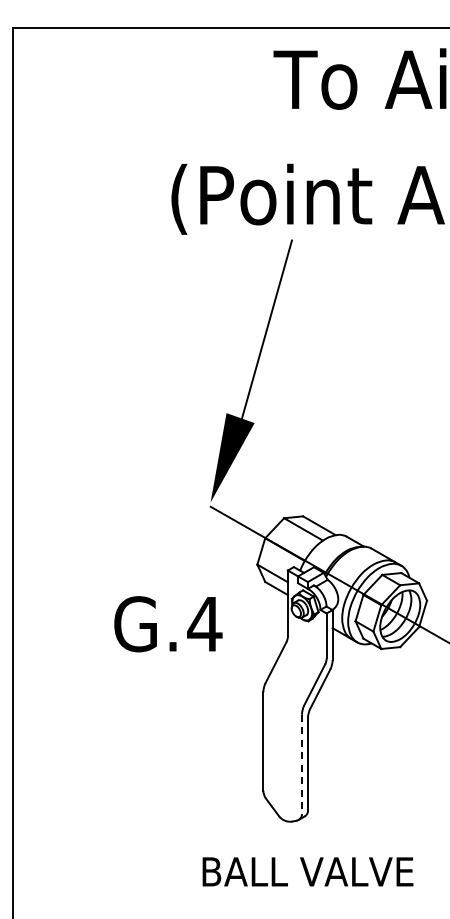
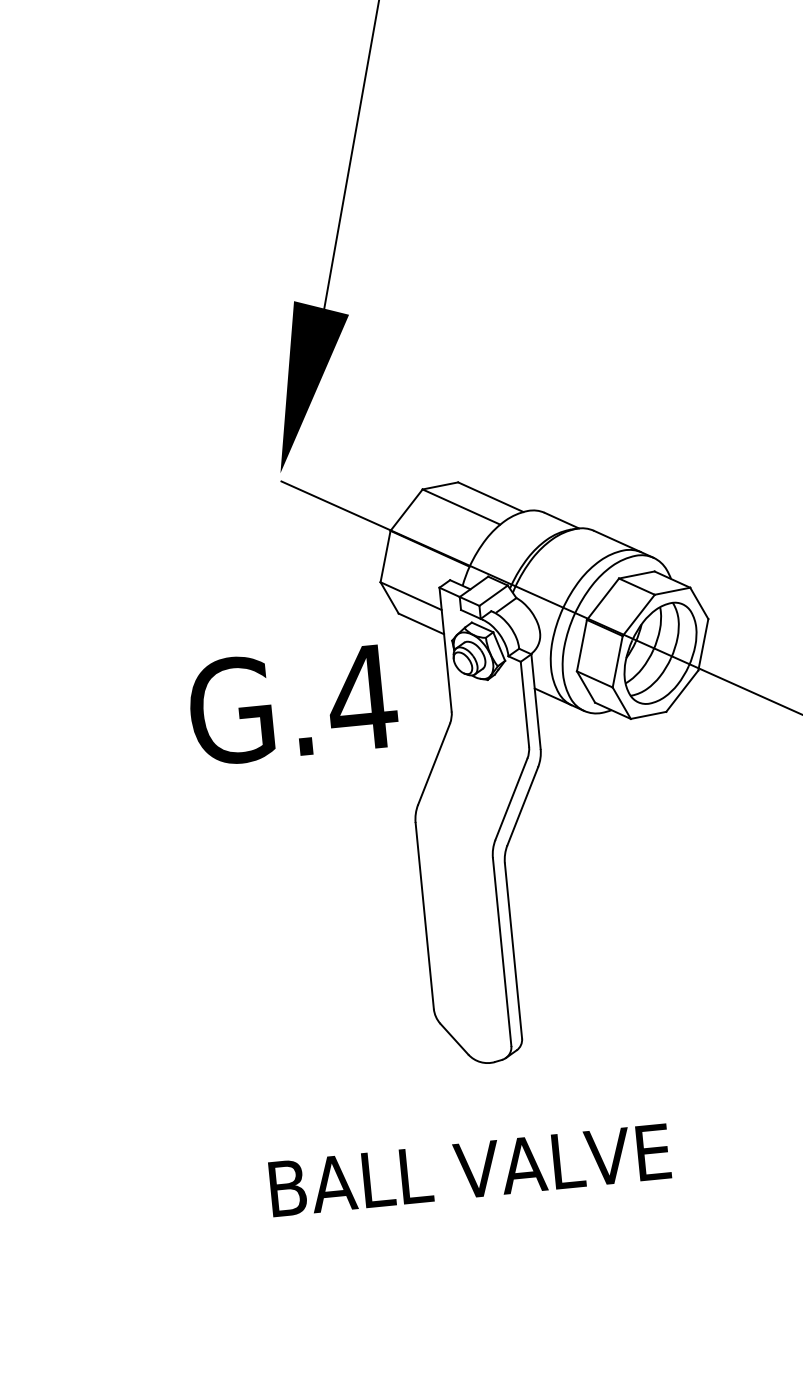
text: (168, 624) -> (293, 705), moved
line: (302, 764) -> (503, 952), dashed -> solid
text: (307, 871) -> (468, 1169), moved

